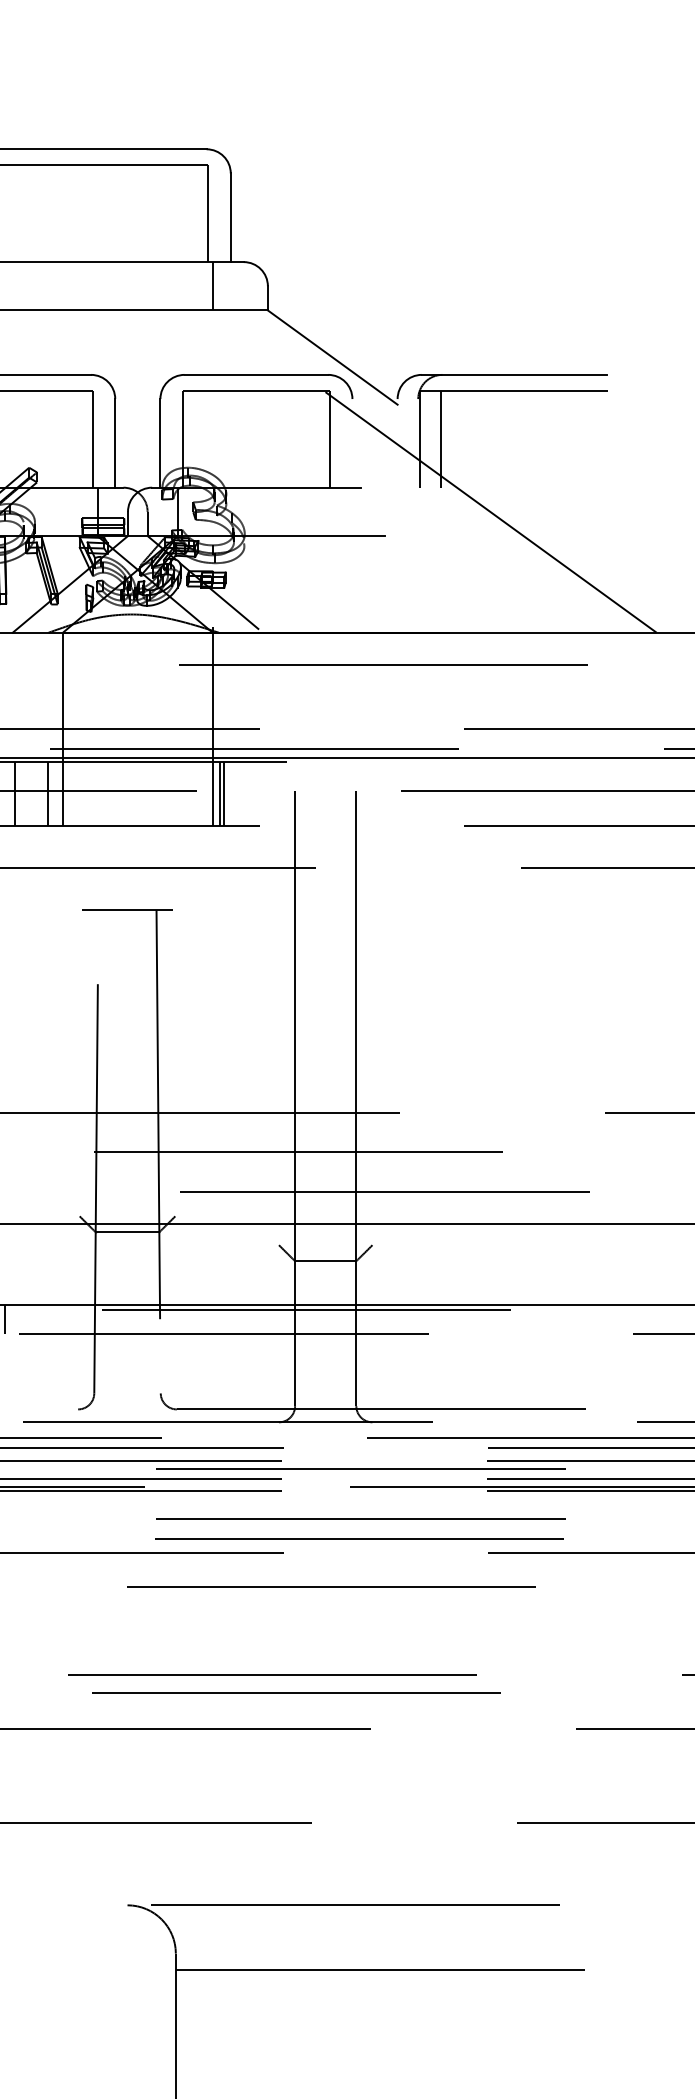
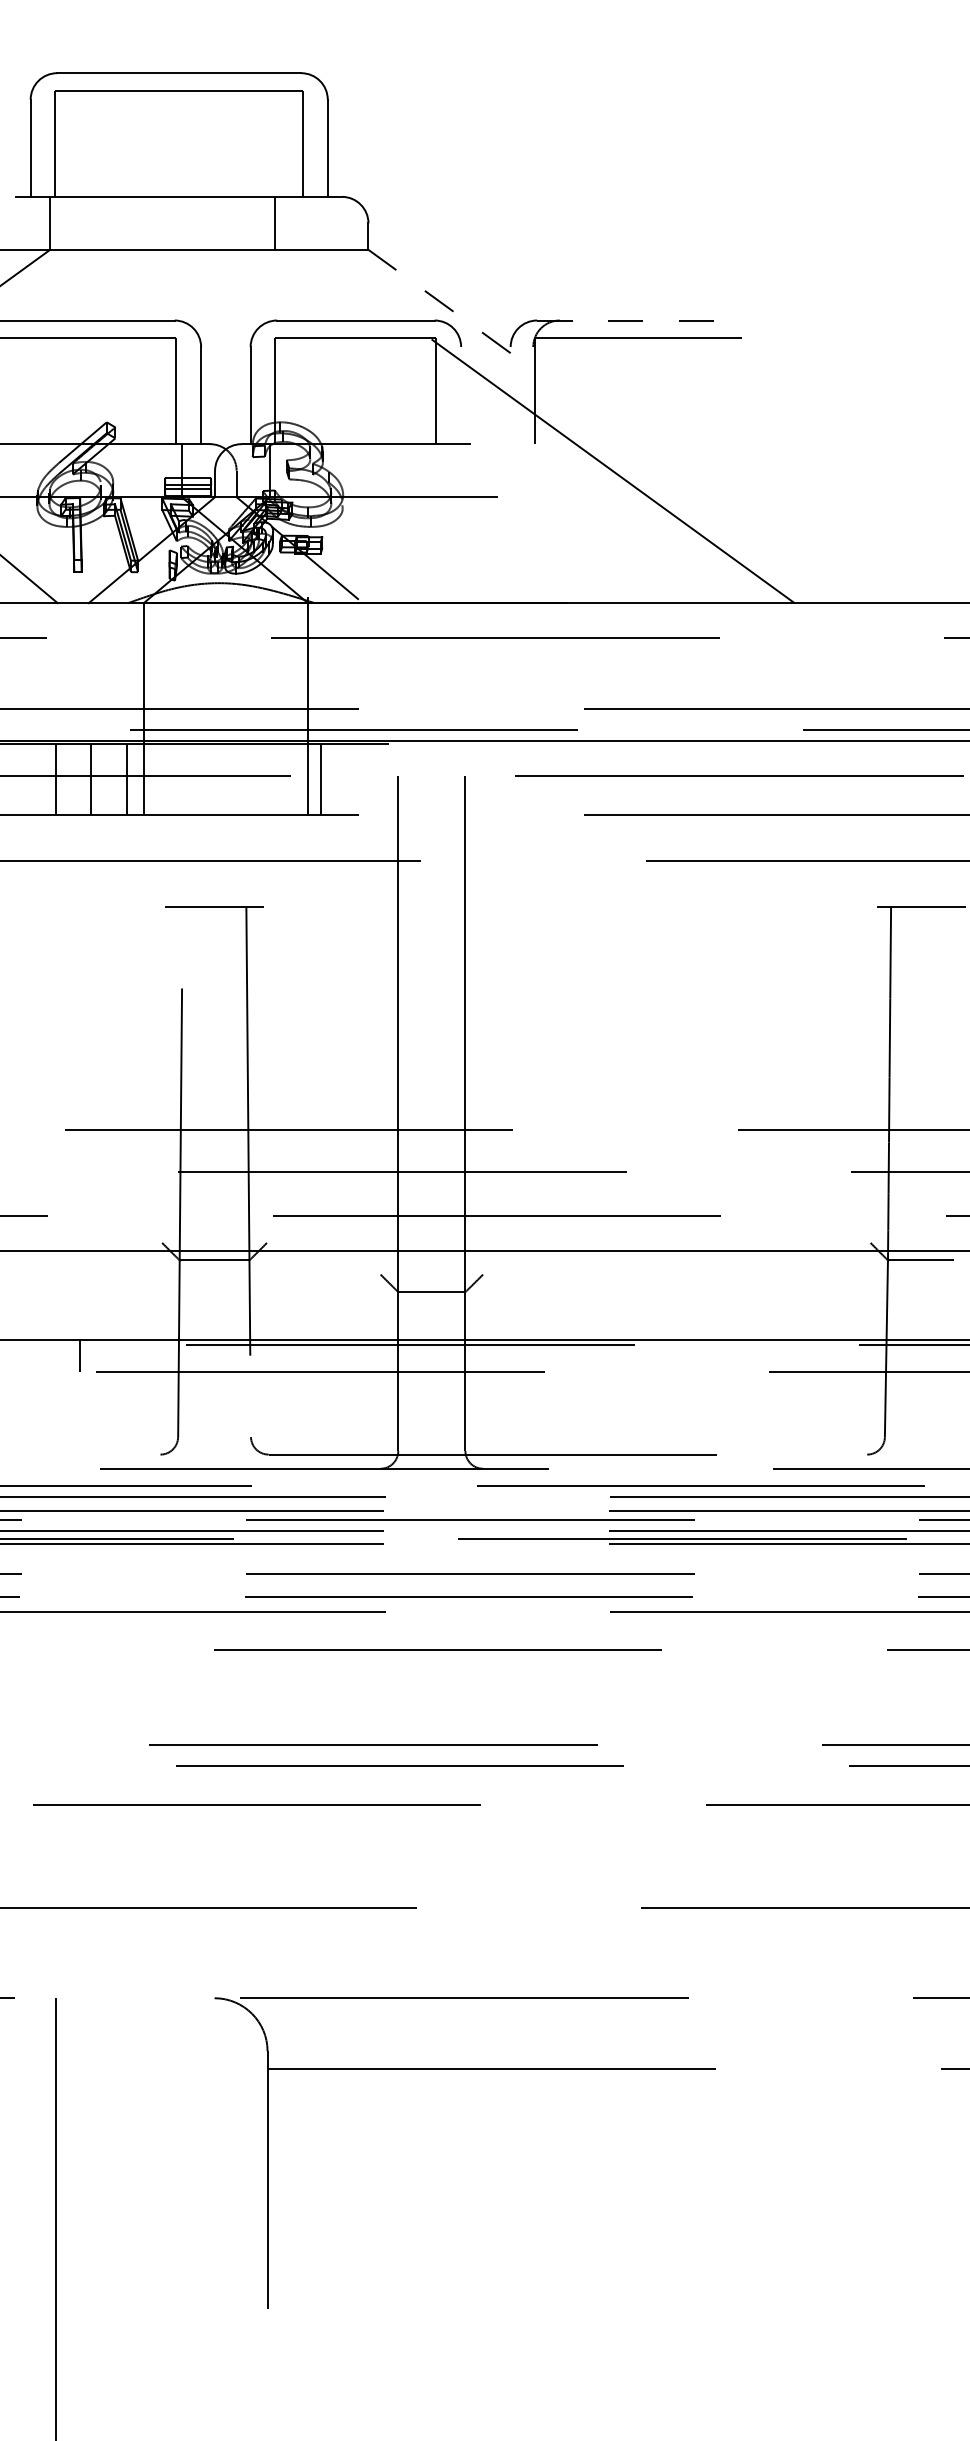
line: (213, 285) -> (275, 222), moved
line: (332, 357) -> (439, 301), solid -> dashed
line: (515, 374) -> (639, 320), solid -> dashed
line: (441, 439) -> (558, 391), removed
line: (220, 793) -> (316, 779), removed

